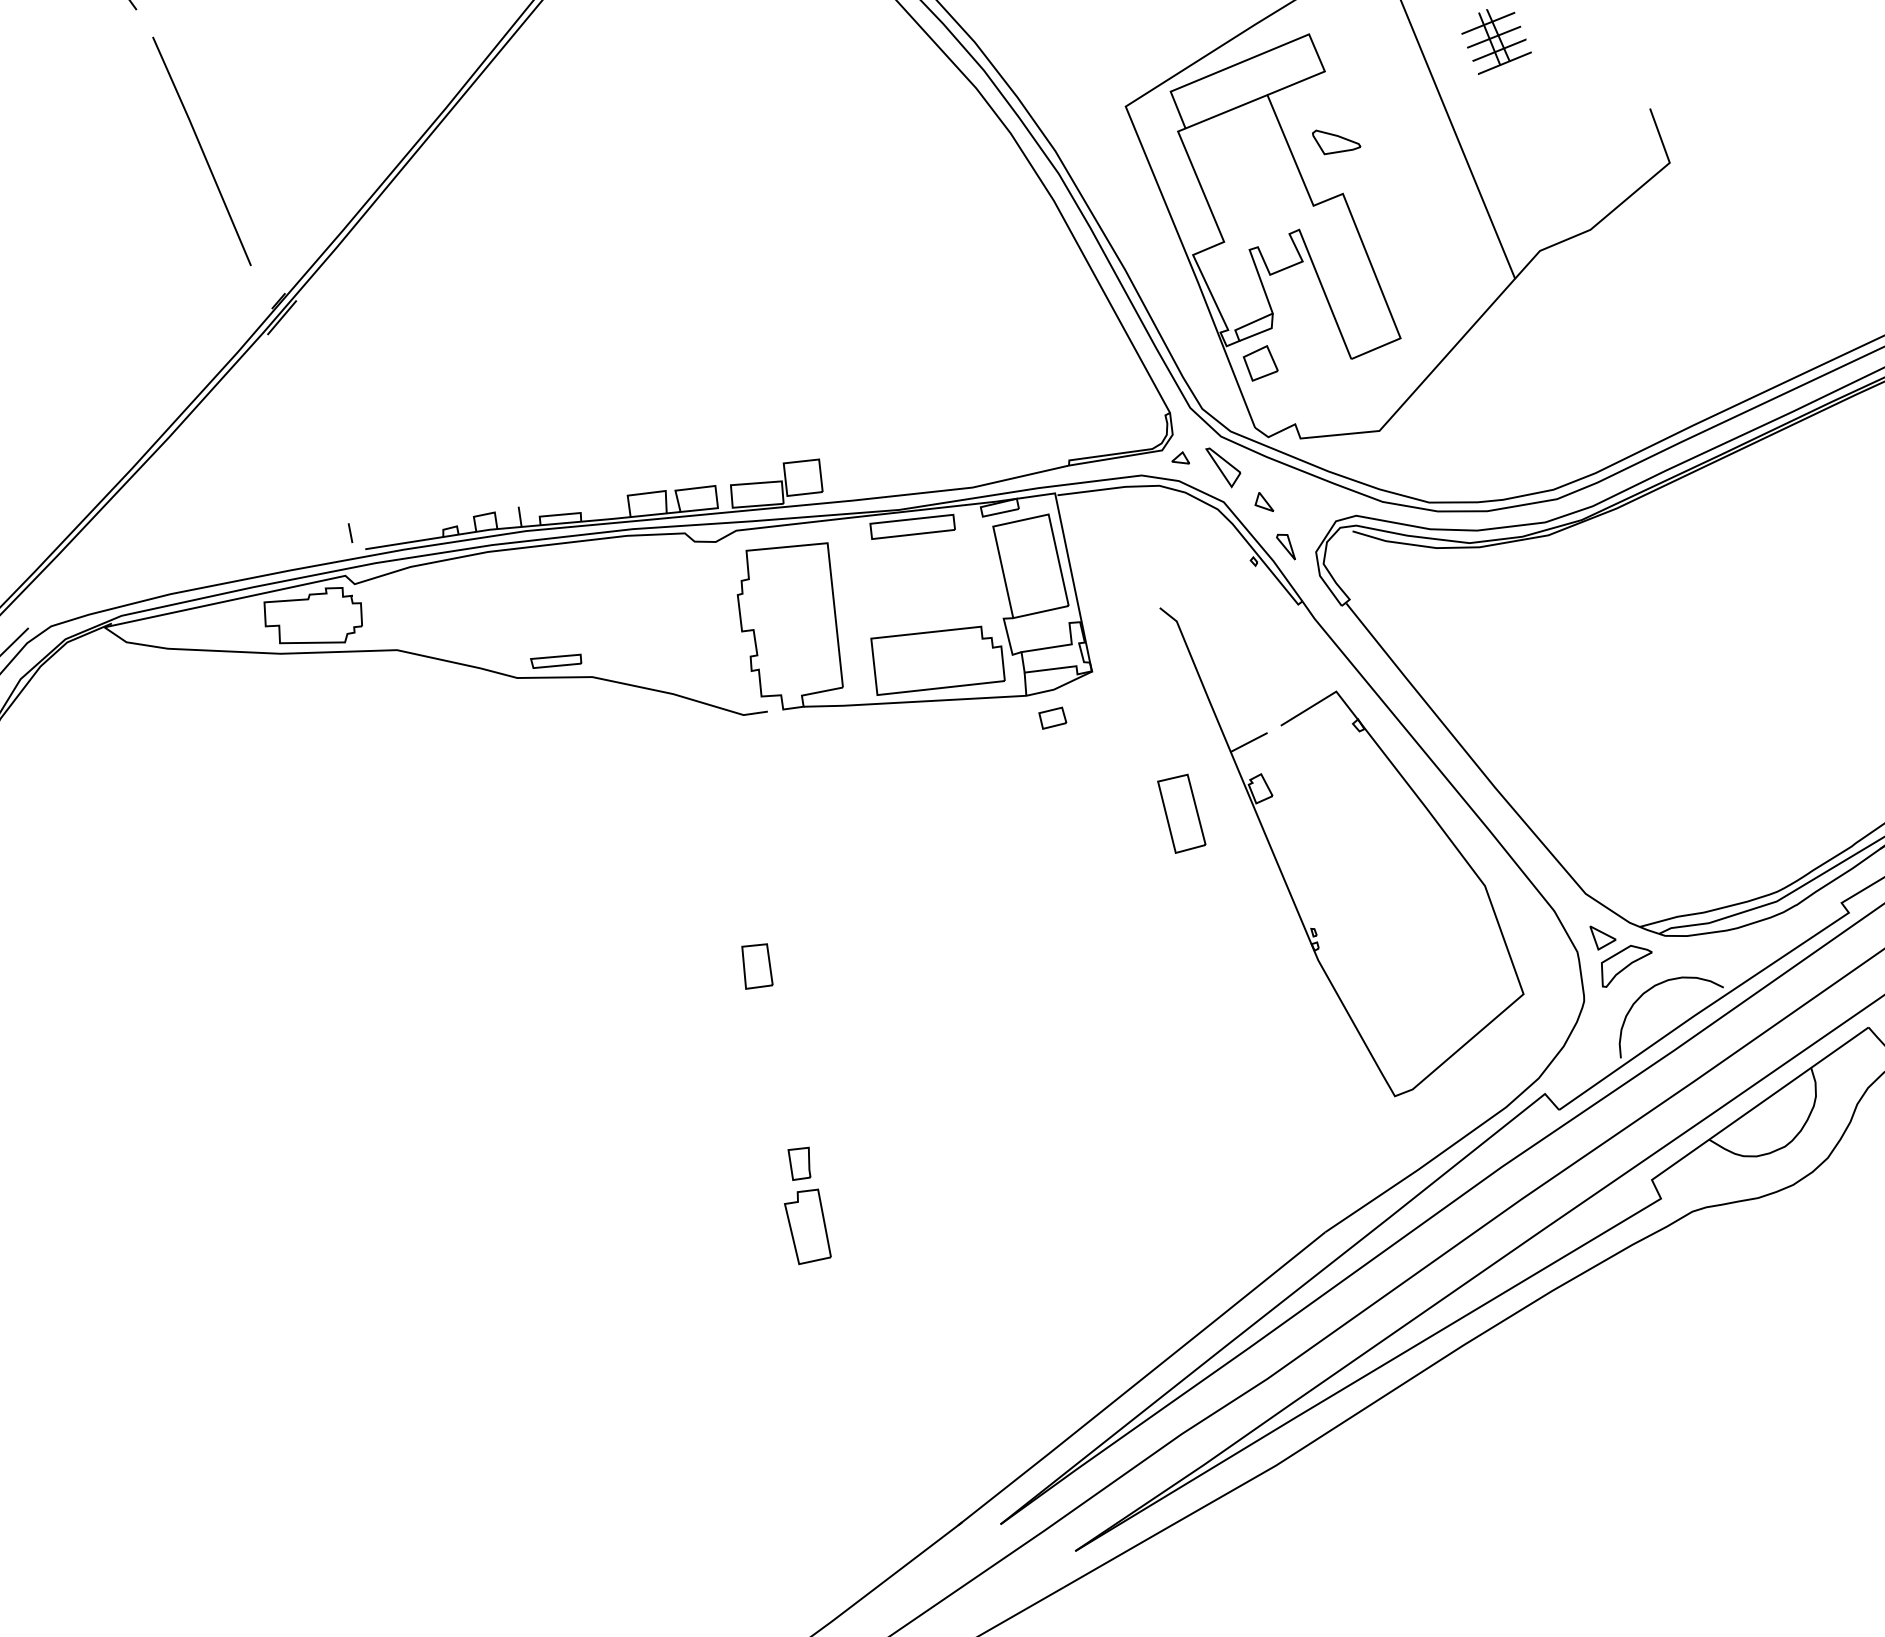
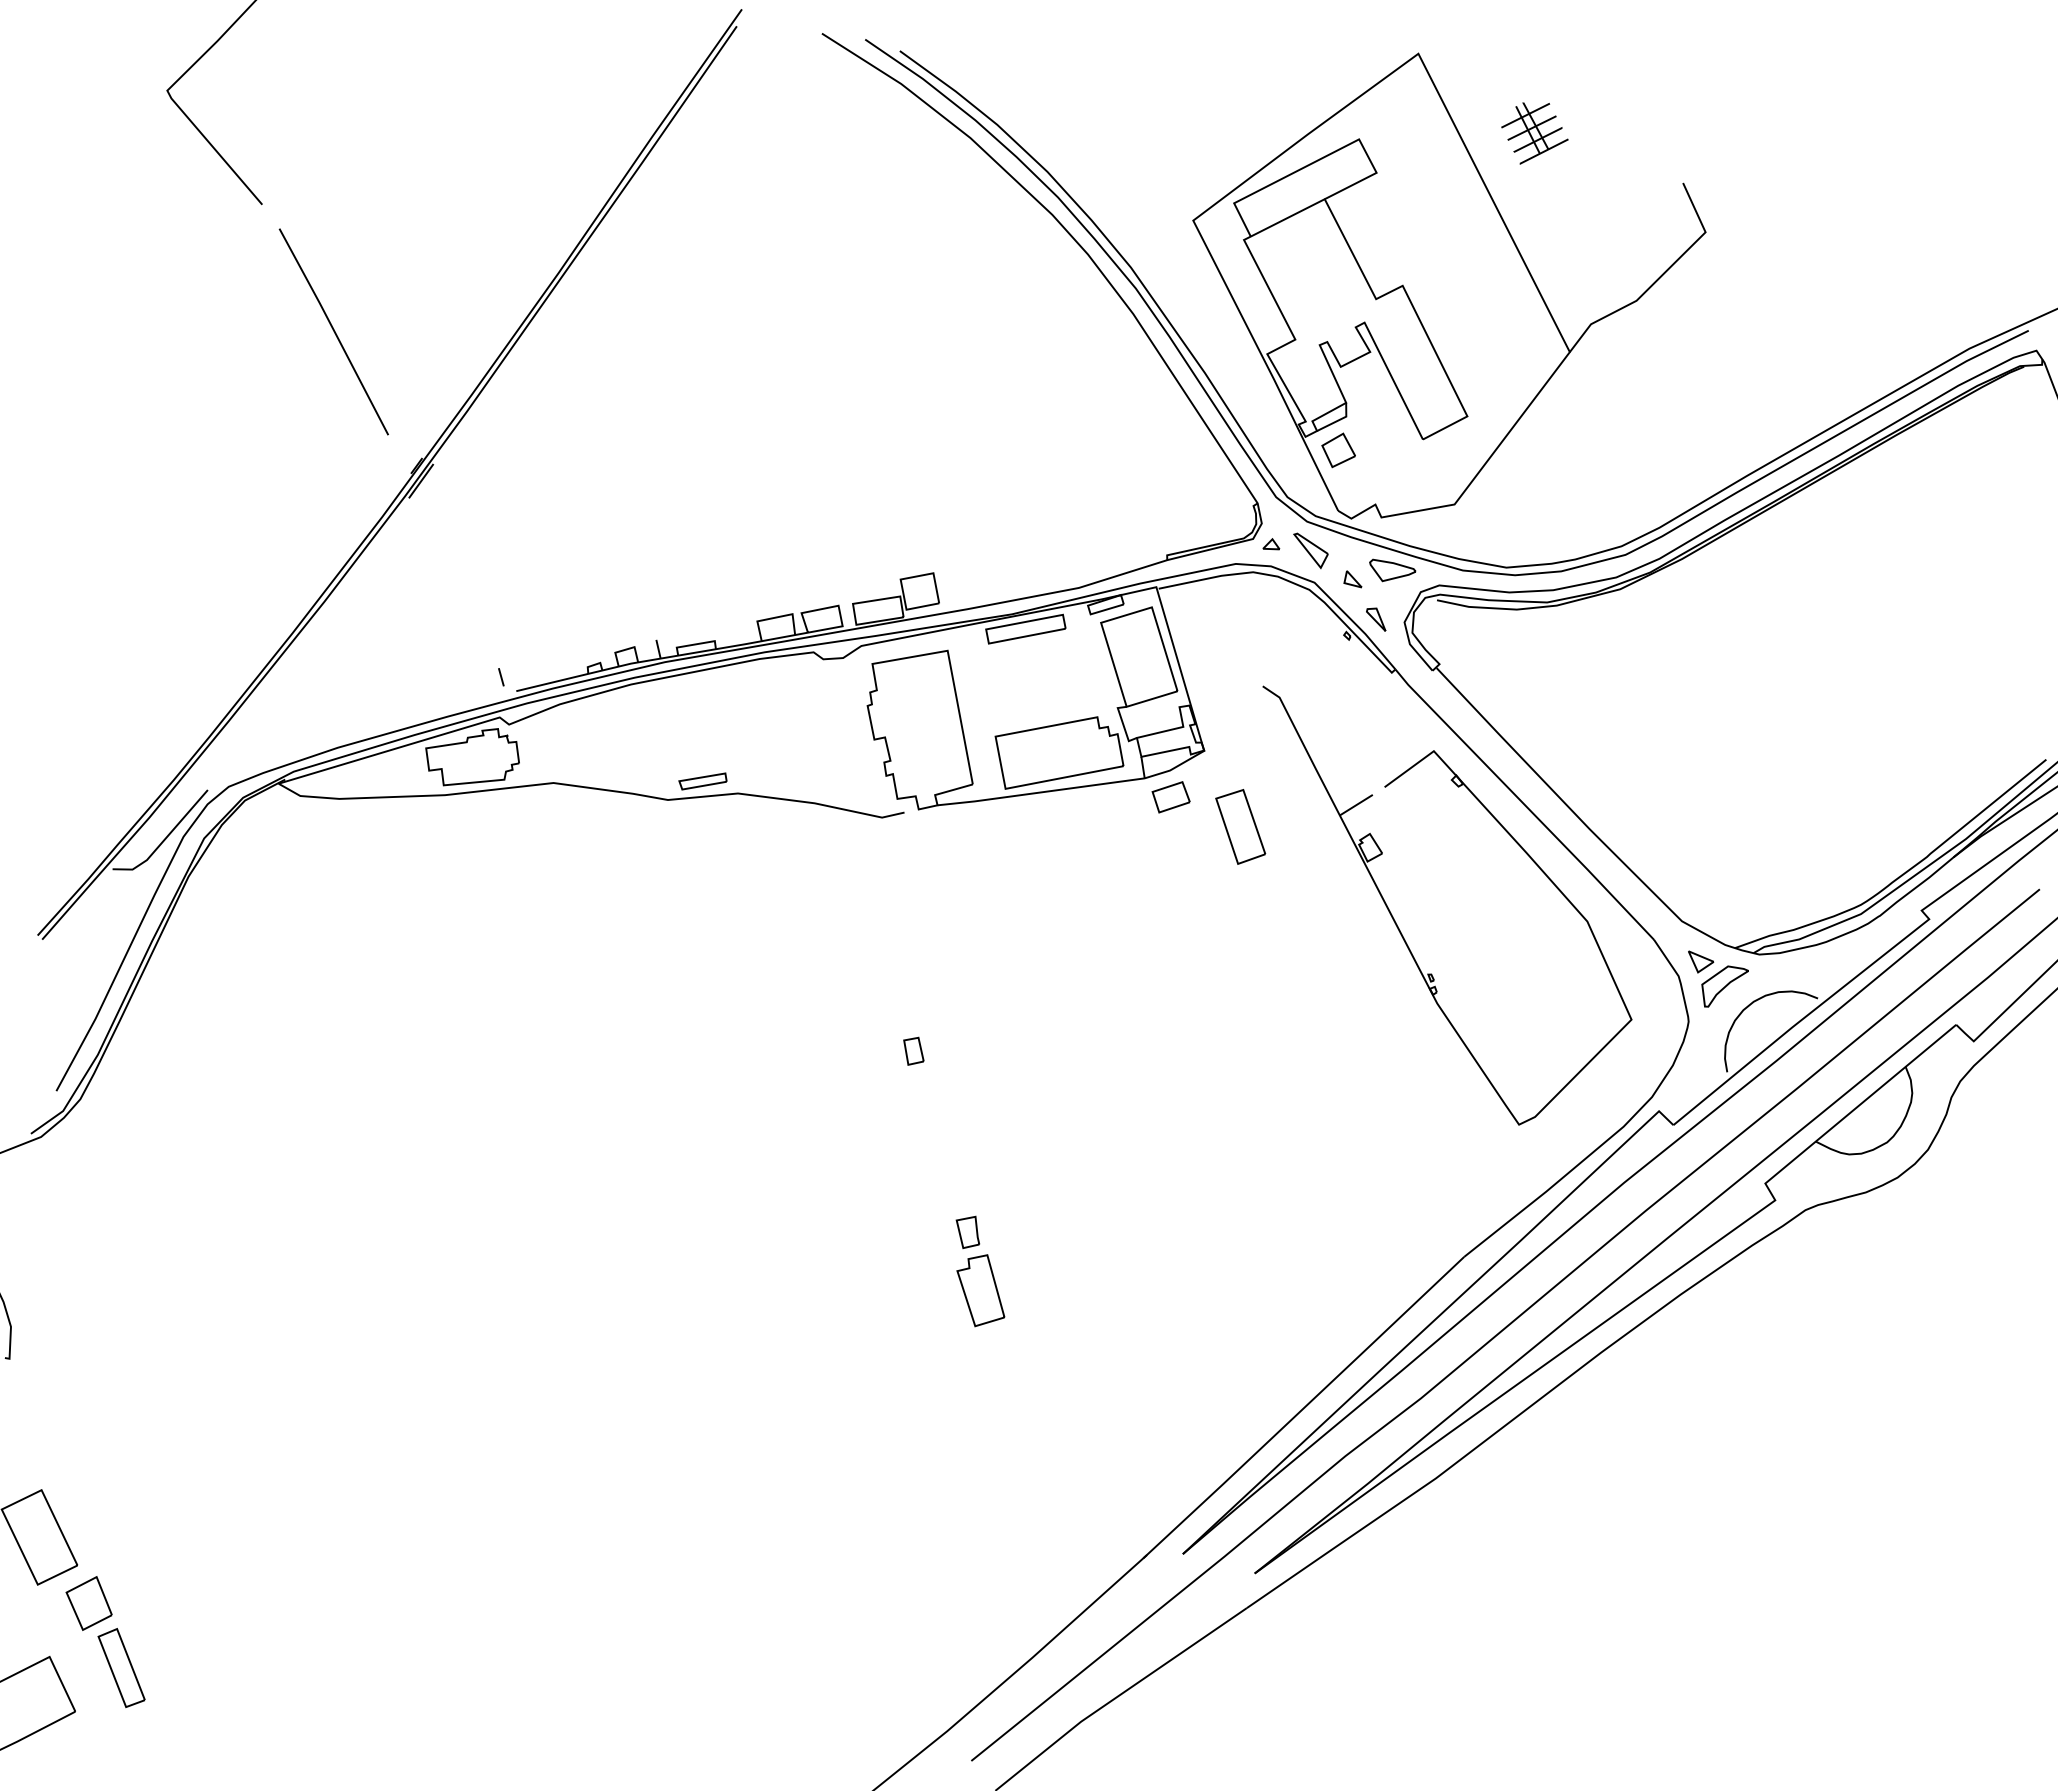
part: (1336, 143) -> (1392, 570), moved
part: (1052, 718) -> (1170, 797), size x1.43
part: (1181, 813) -> (1240, 826), moved
part: (757, 965) -> (913, 1050), size x0.62

